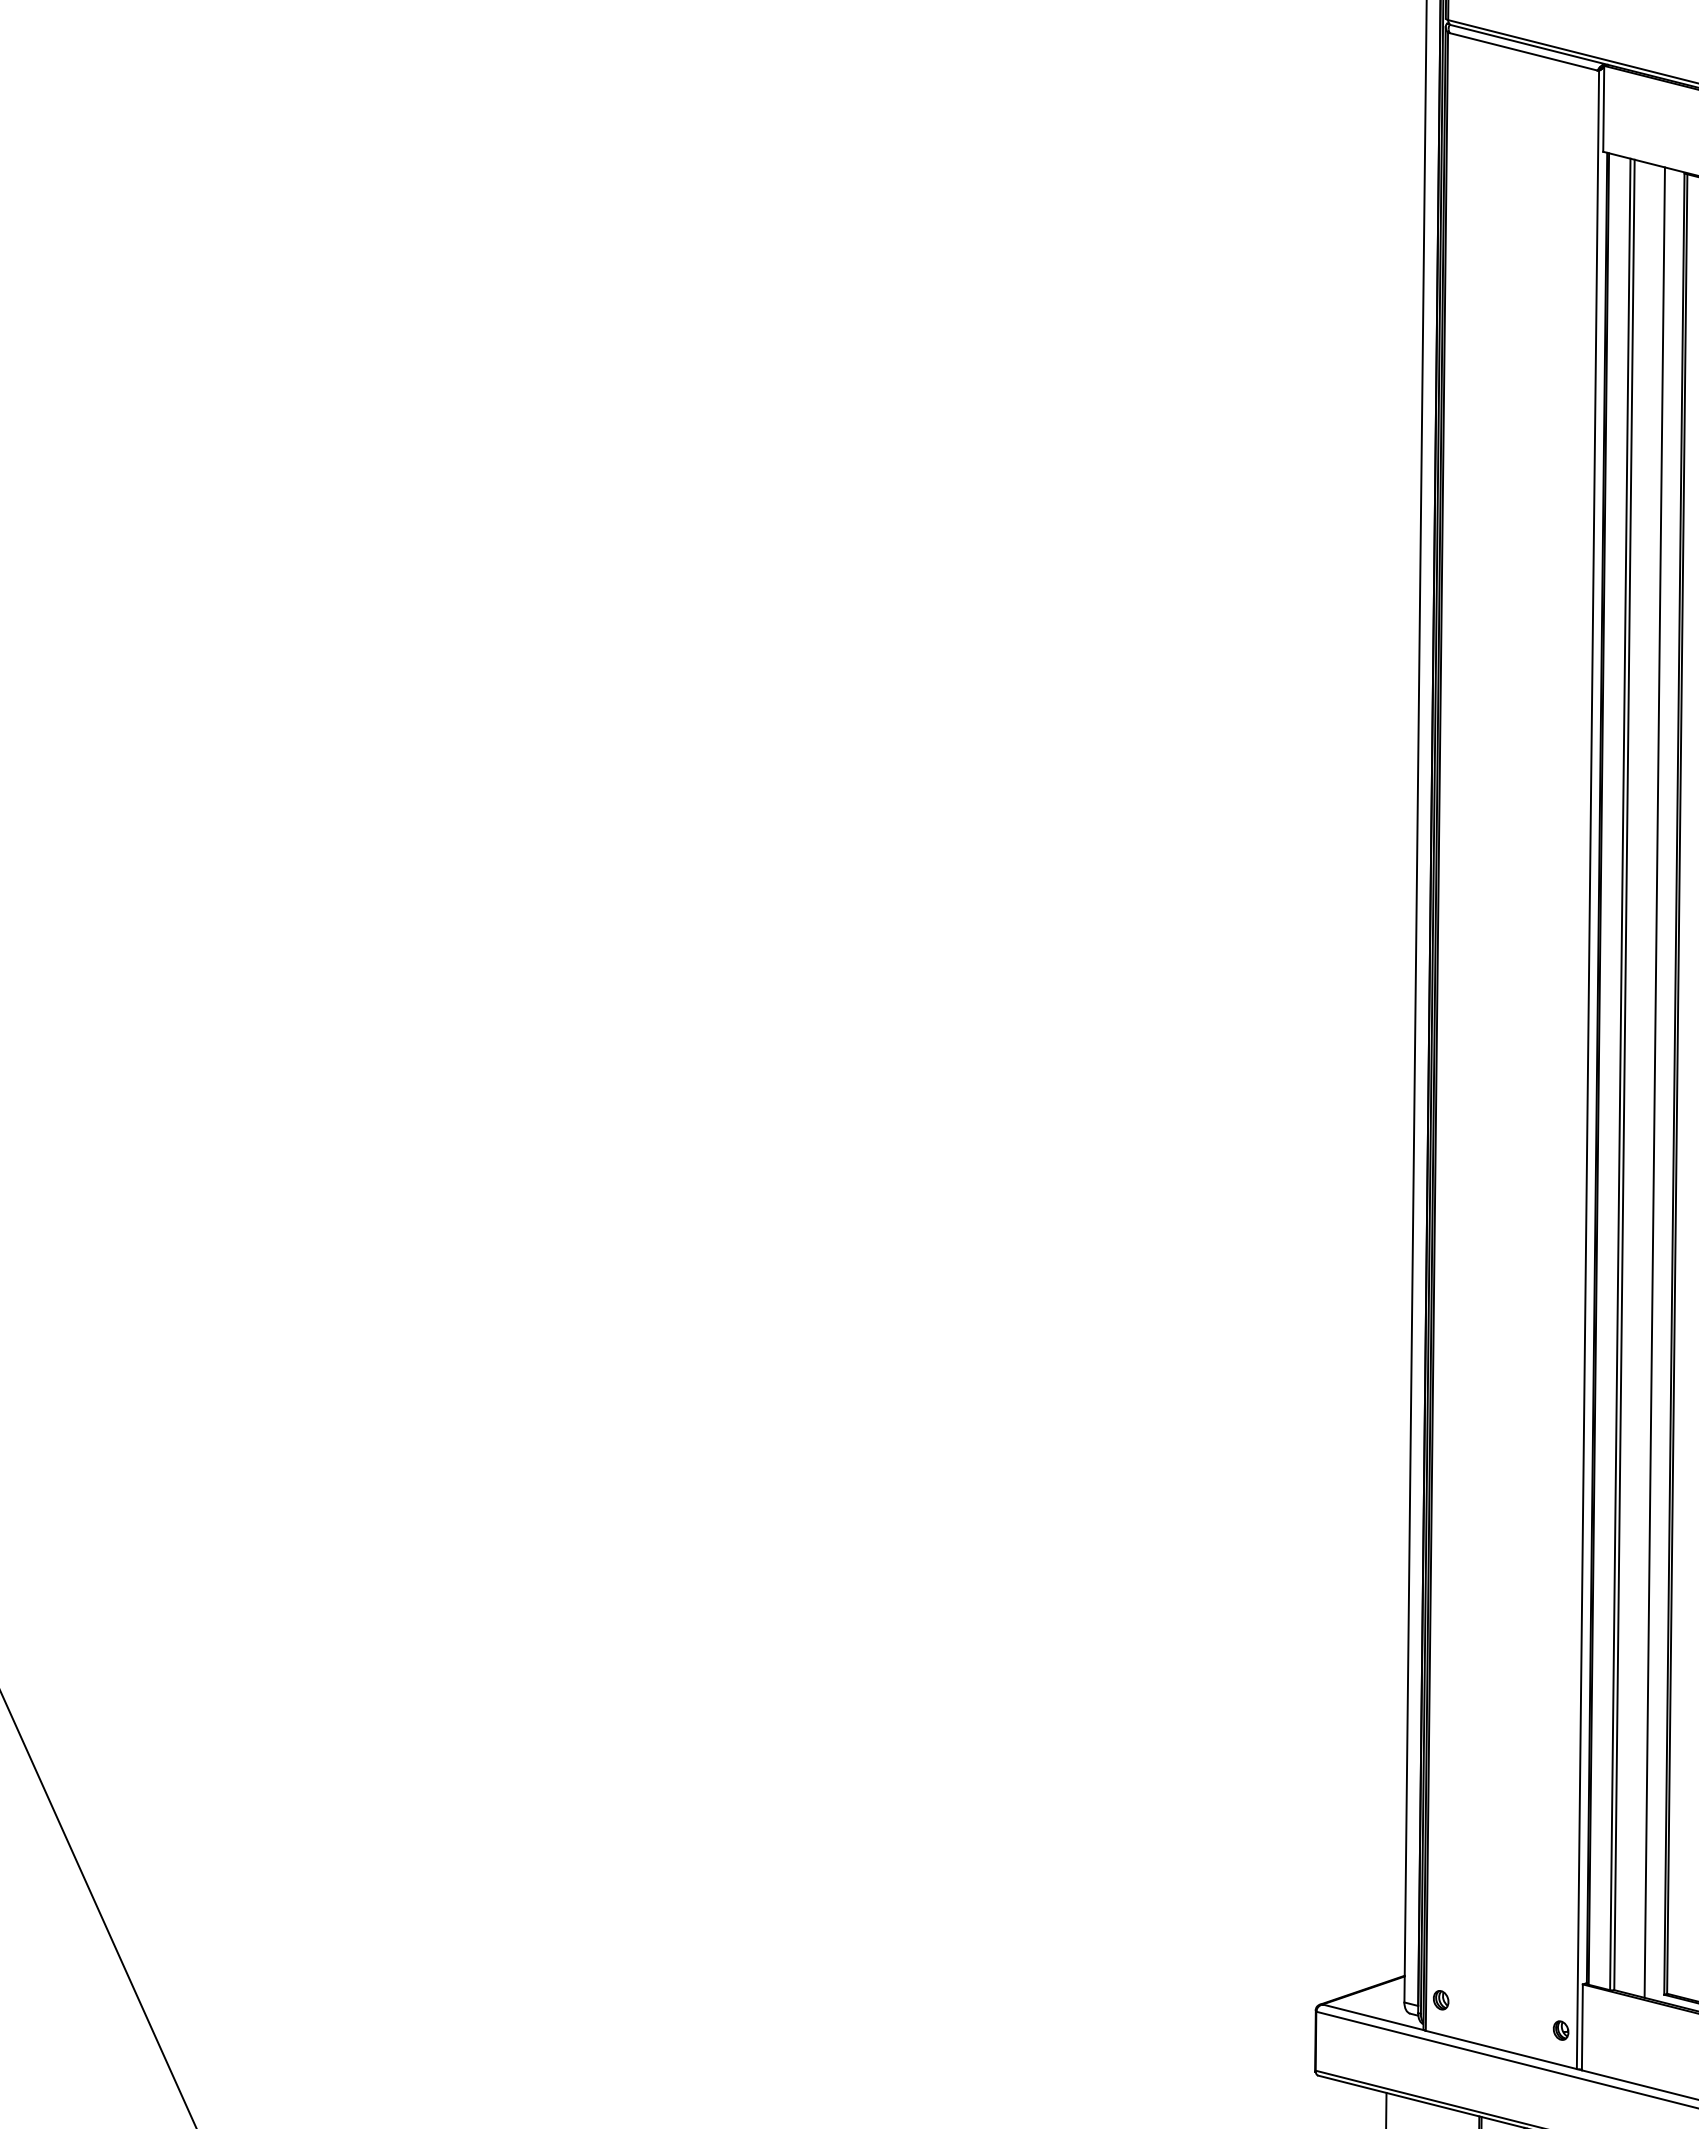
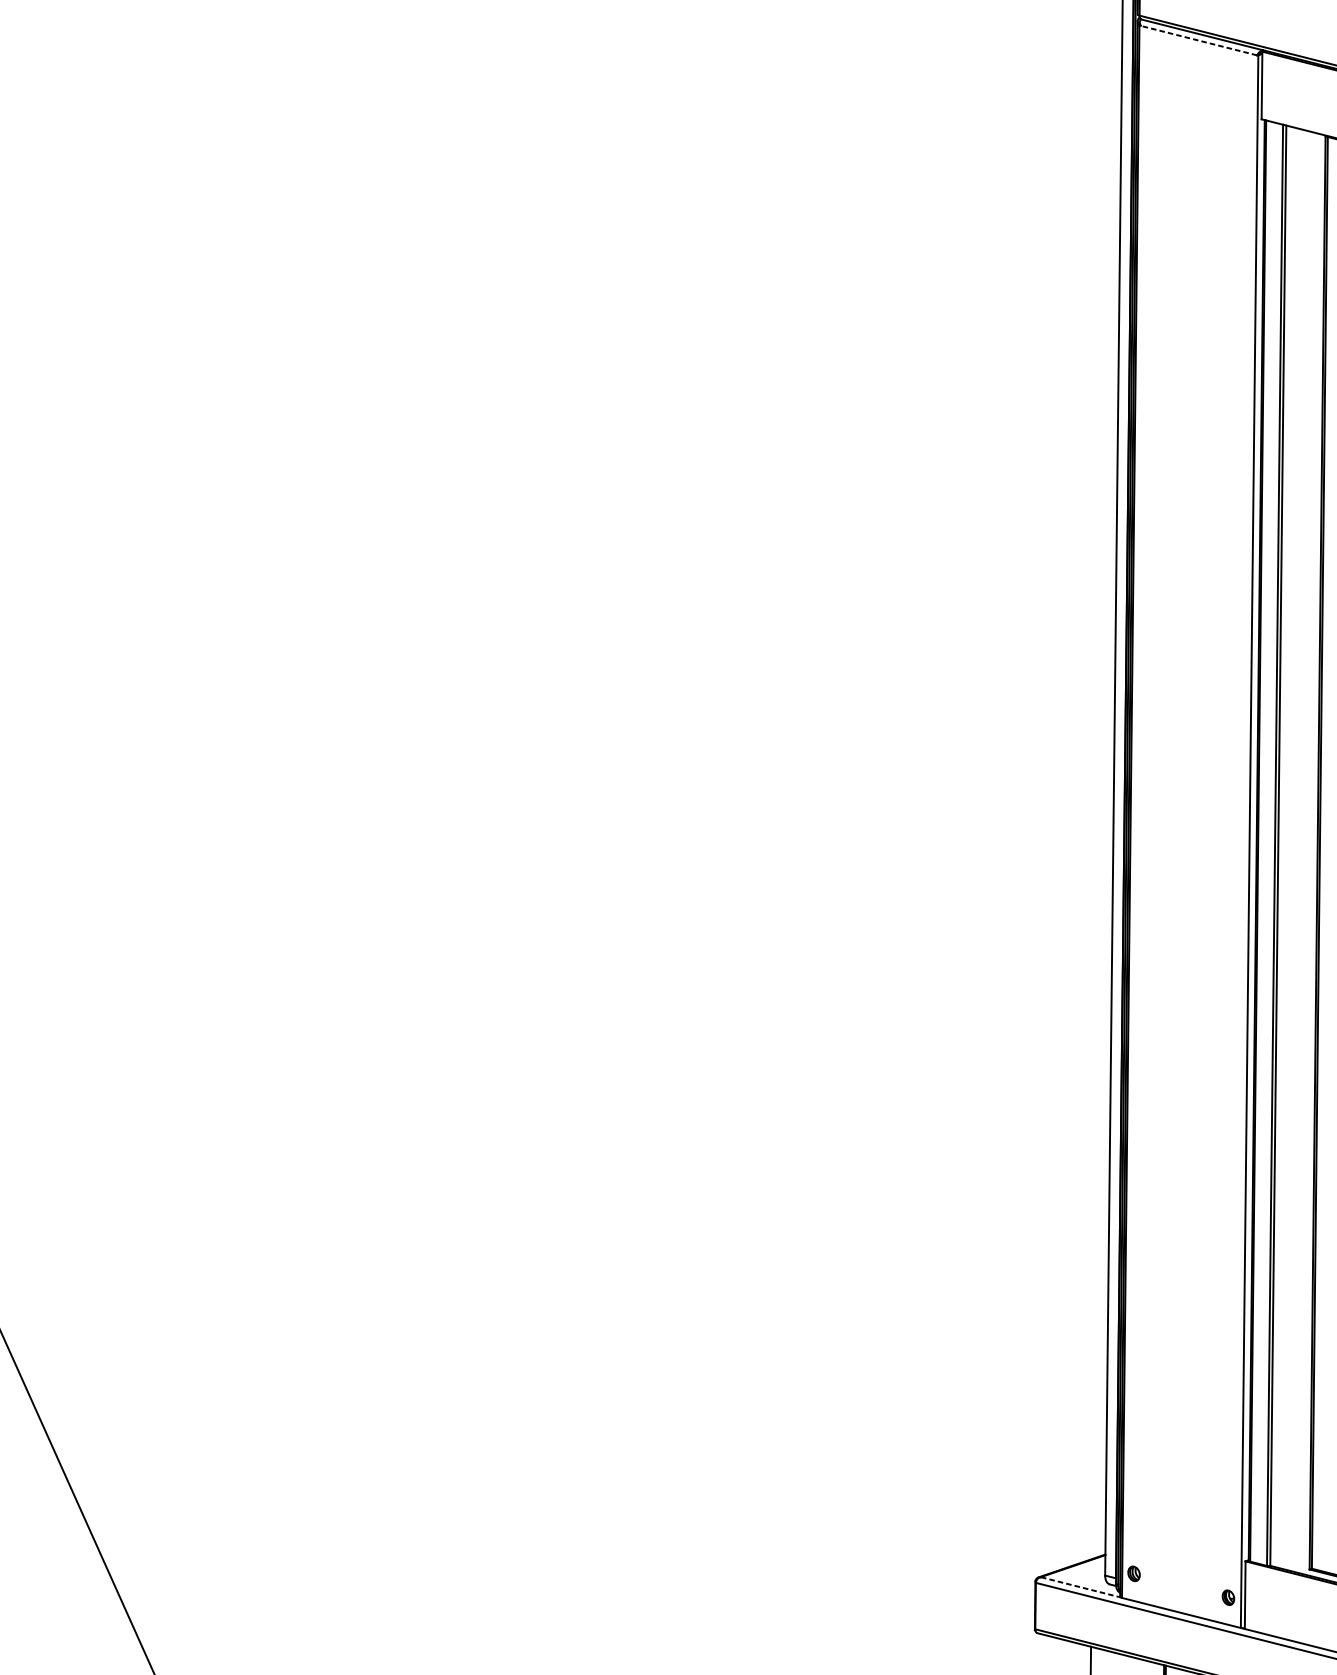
line: (1523, 51) -> (1198, 40), solid -> dashed
line: (1654, 1082) -> (1301, 851), removed
line: (1373, 2017) -> (1080, 1587), solid -> dashed

